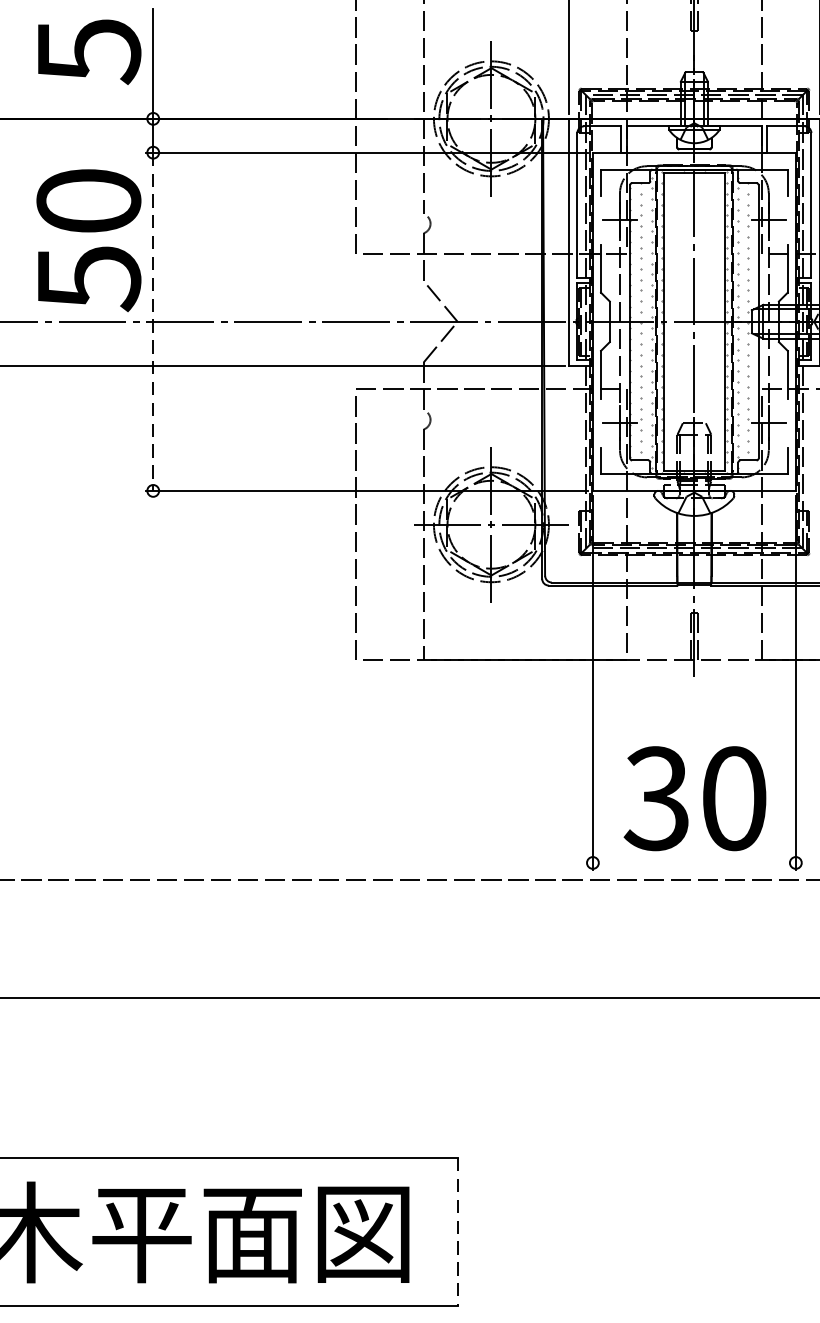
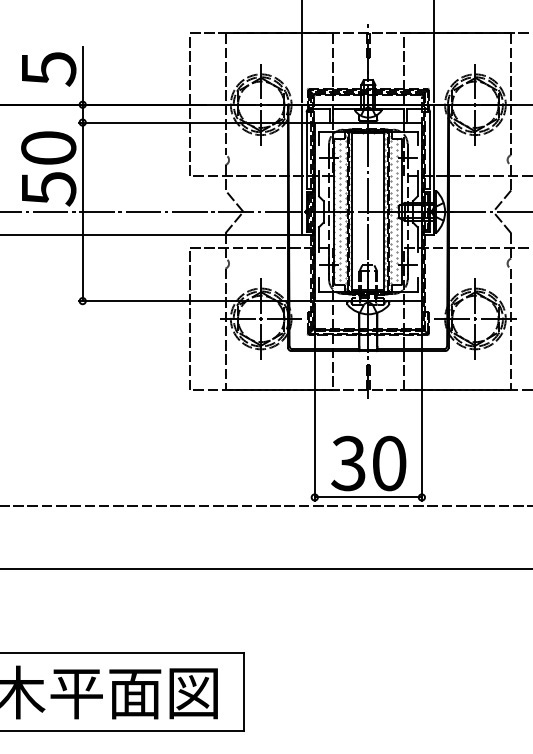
line: (152, 323) -> (82, 212), dashed -> solid
line: (692, 862) -> (367, 497), added
line: (457, 1232) -> (243, 692), dashed -> solid

